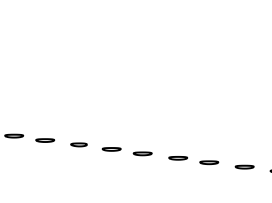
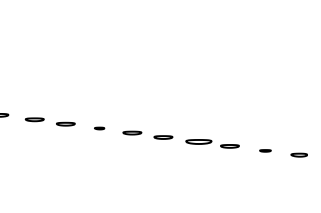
part: (78, 144) -> (99, 128), size x0.6
part: (177, 157) -> (198, 141), size x1.4
part: (244, 166) -> (265, 150), size x0.6

